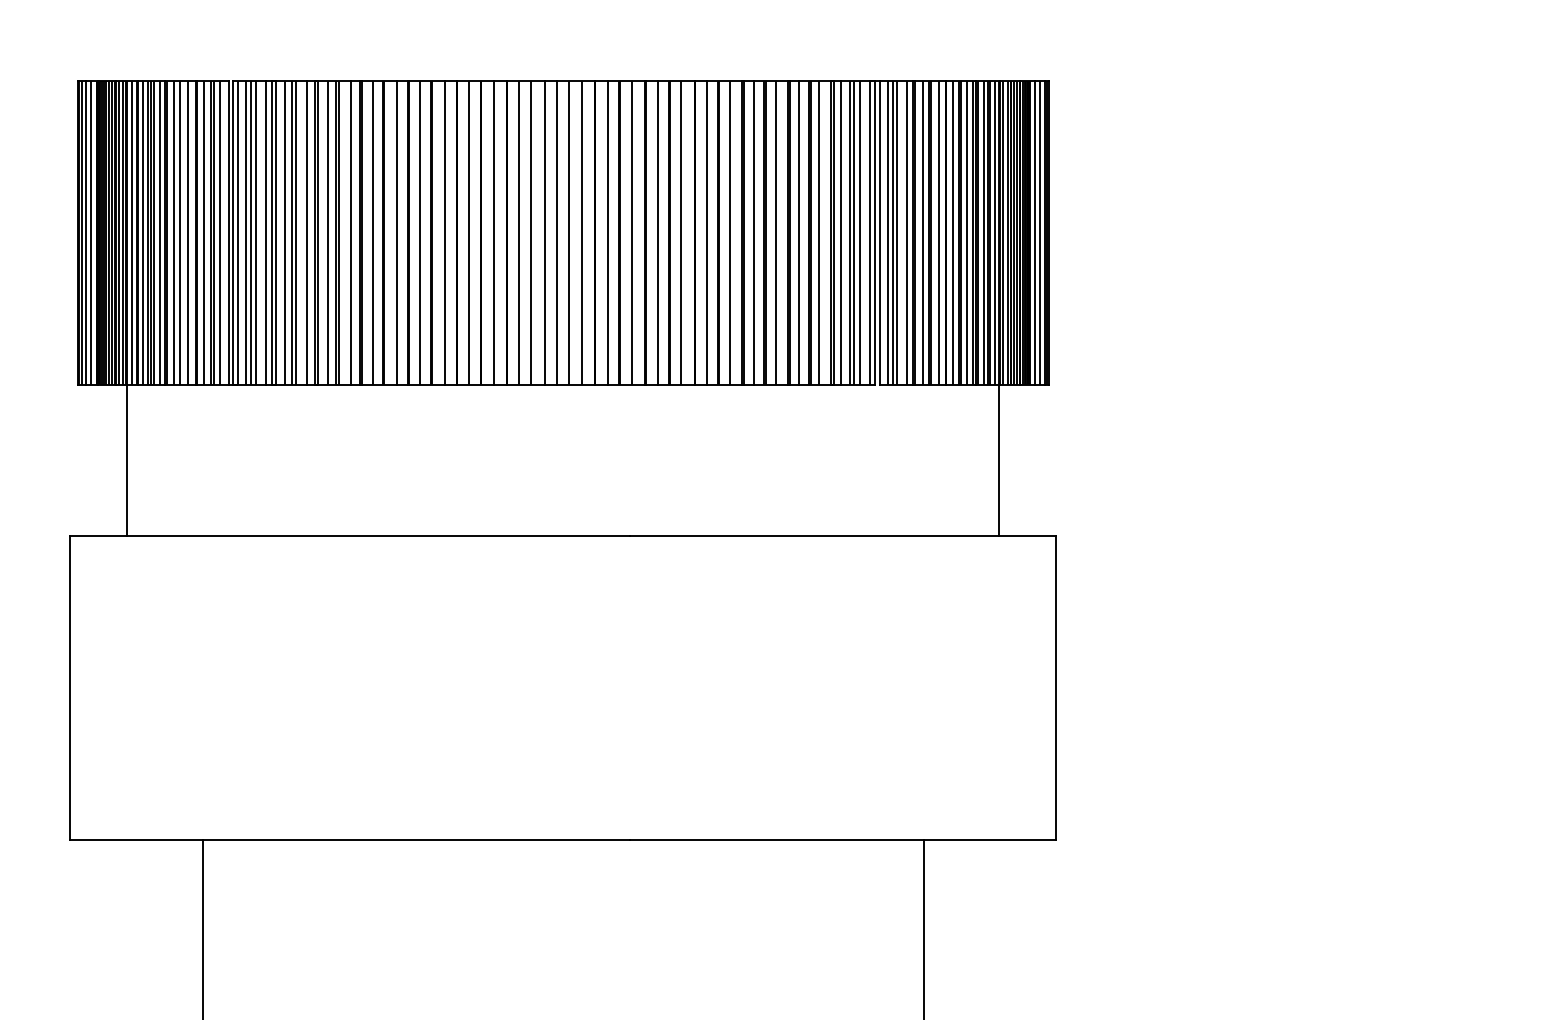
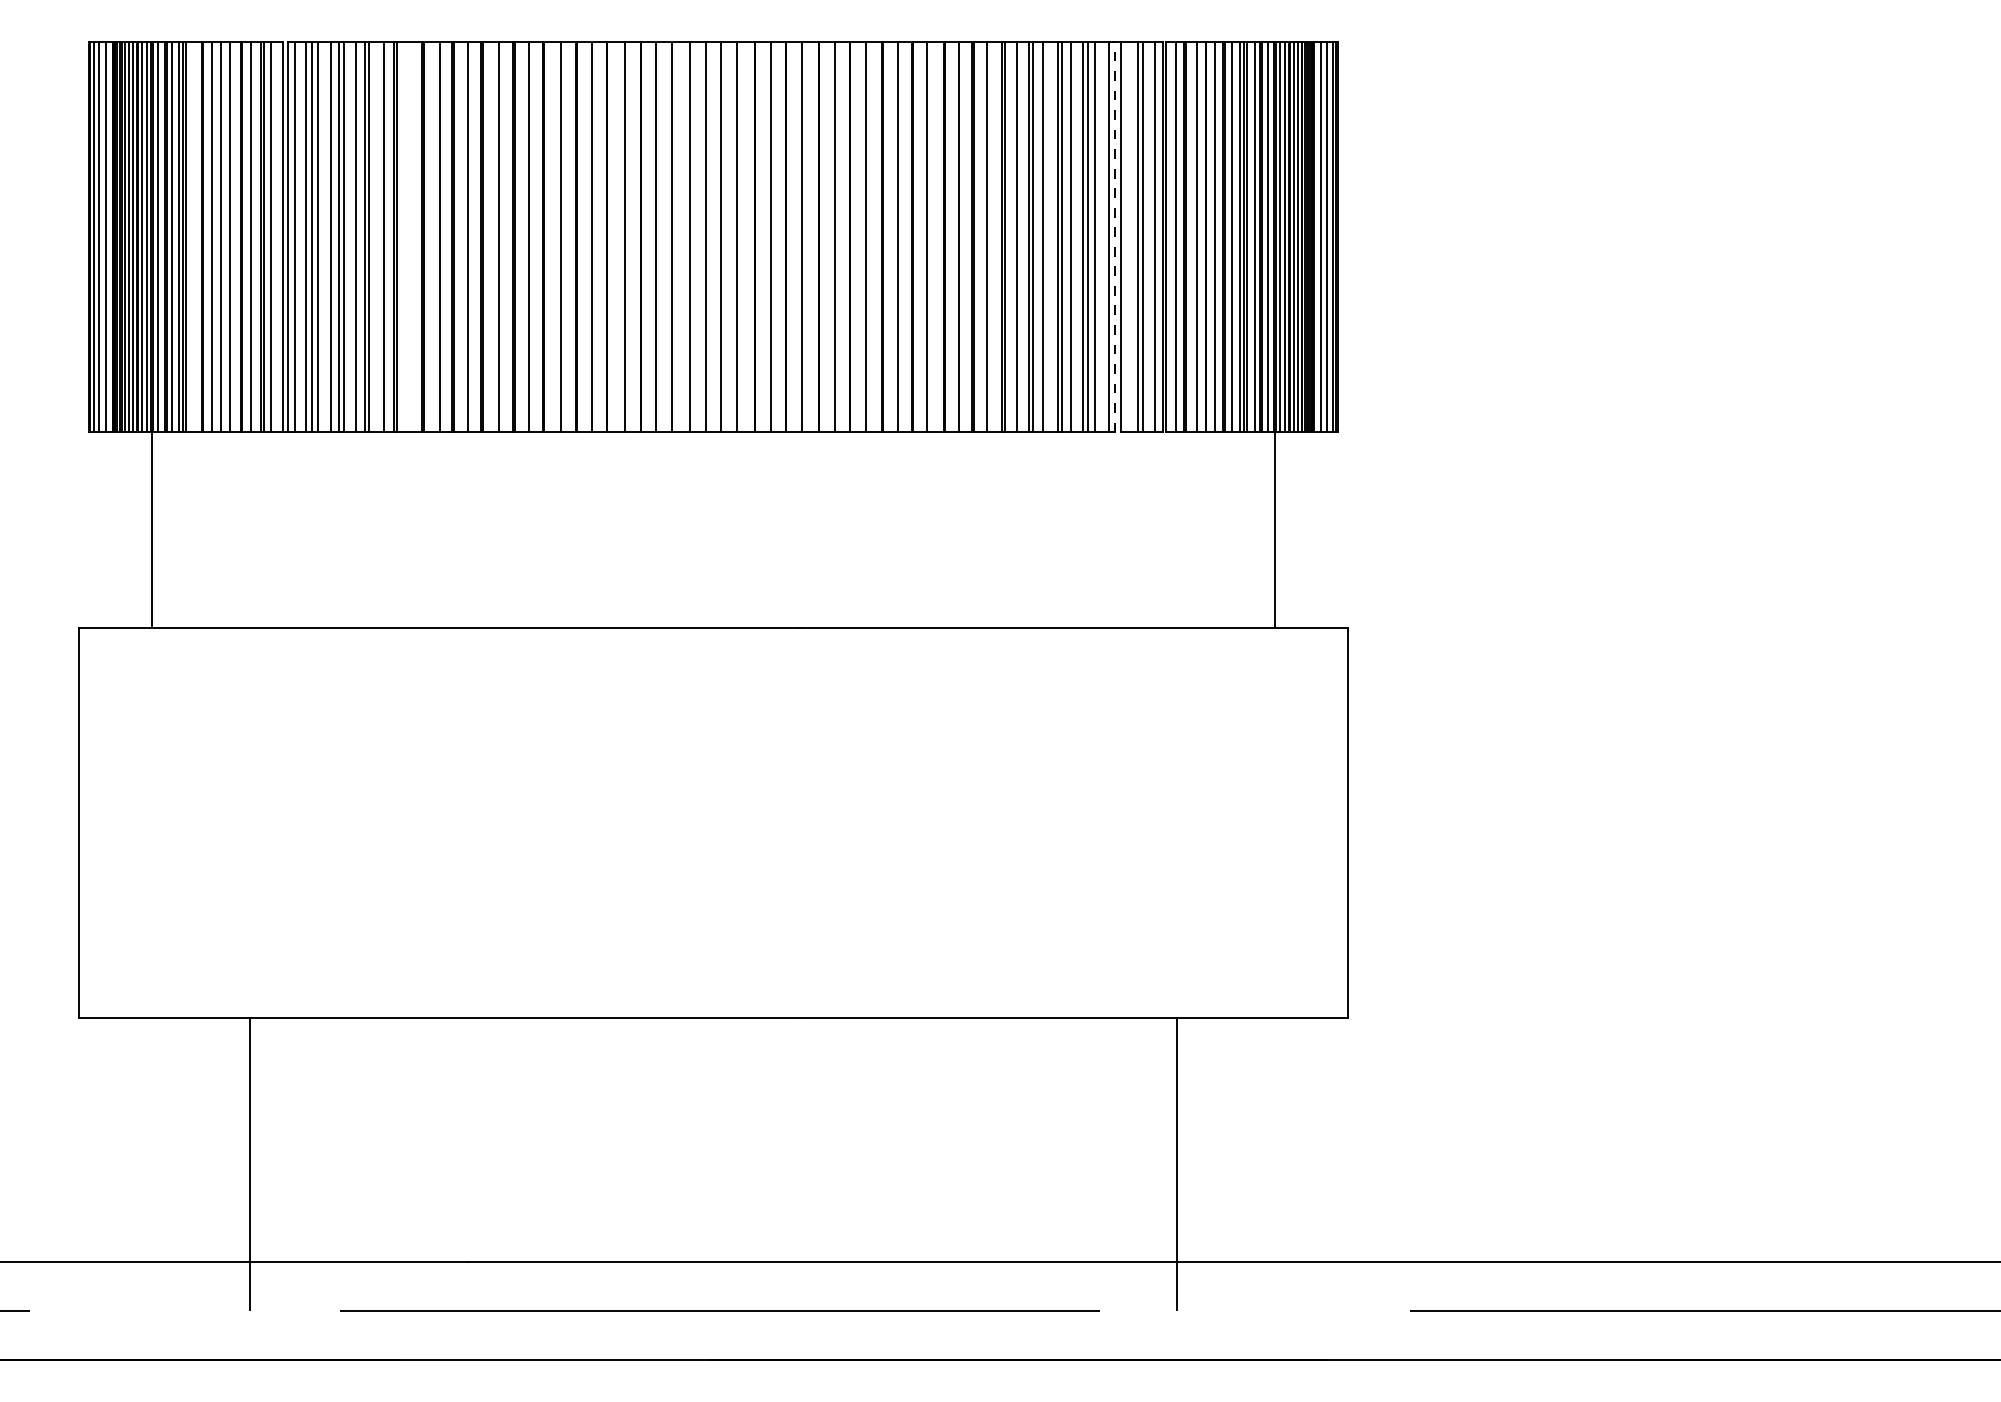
line: (159, 232) -> (194, 236), removed
line: (327, 232) -> (410, 236), removed
line: (874, 232) -> (1114, 236), solid -> dashed
line: (888, 232) -> (1131, 236), removed

